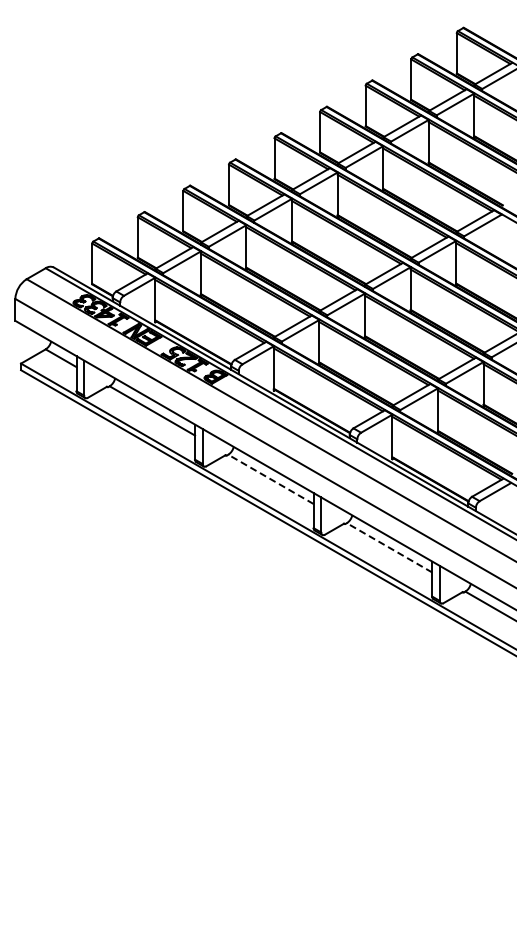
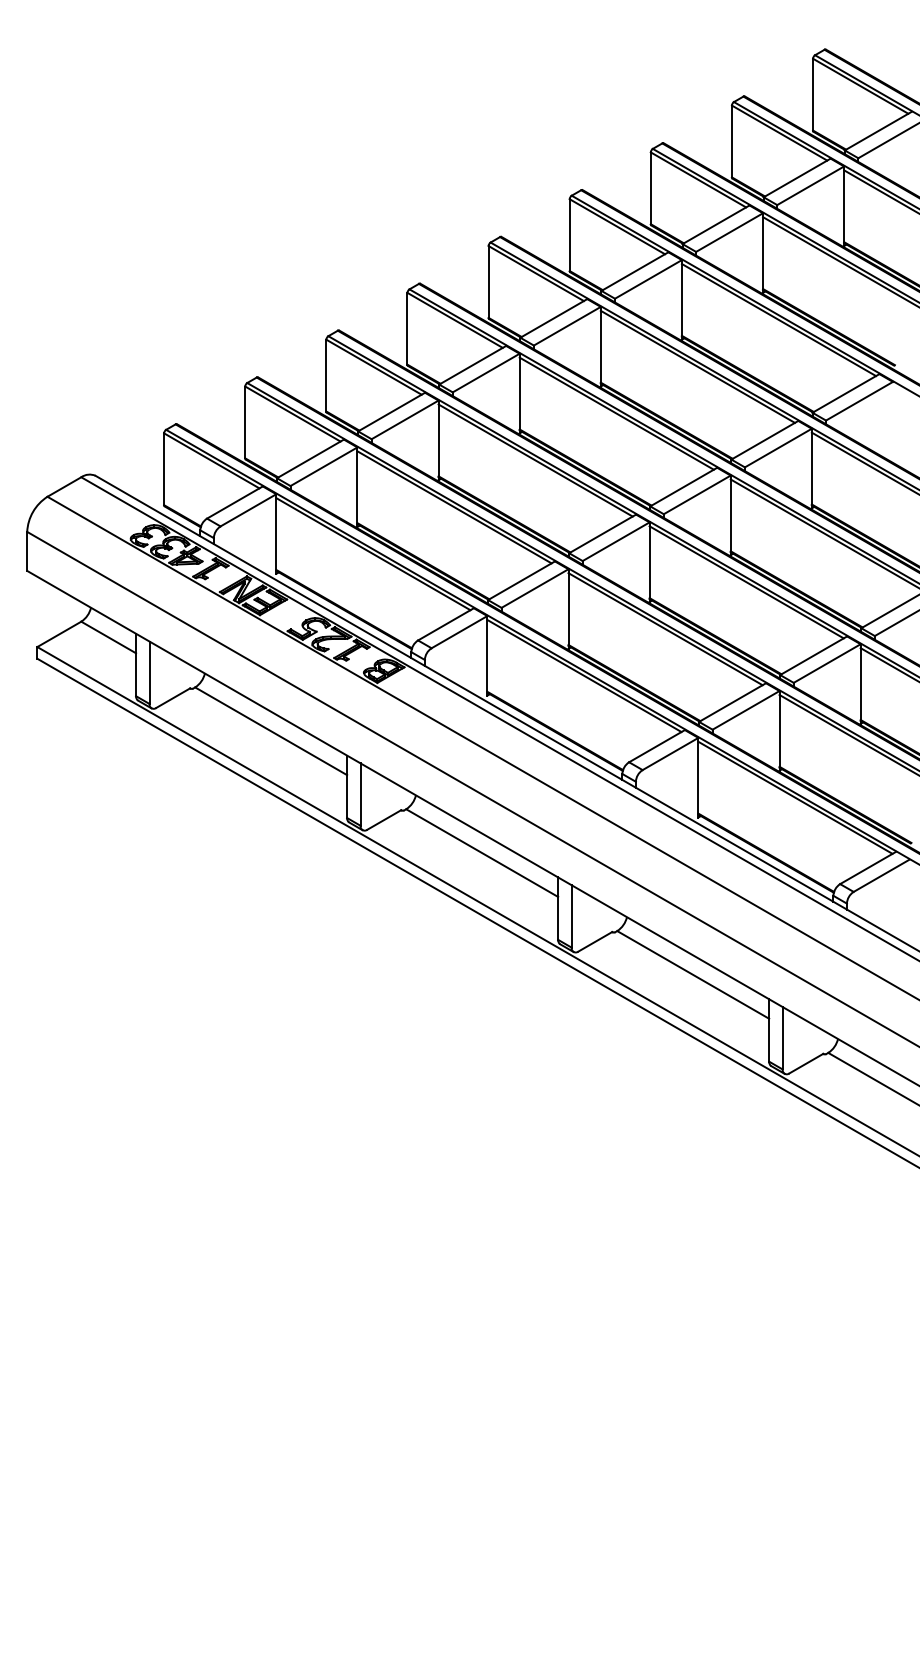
line: (270, 479) -> (481, 853), dashed -> solid
line: (389, 547) -> (693, 974), dashed -> solid

